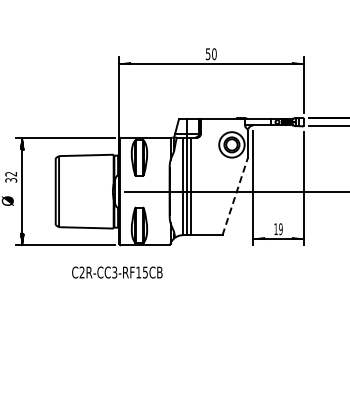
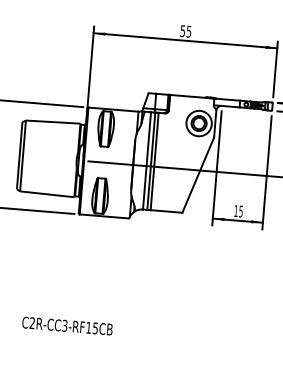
text: (214, 54) -> (189, 32), 50 -> 55
line: (235, 196) -> (198, 175), dashed -> solid
text: (280, 228) -> (240, 210), 19 -> 15
text: (117, 272) -> (67, 326), moved

